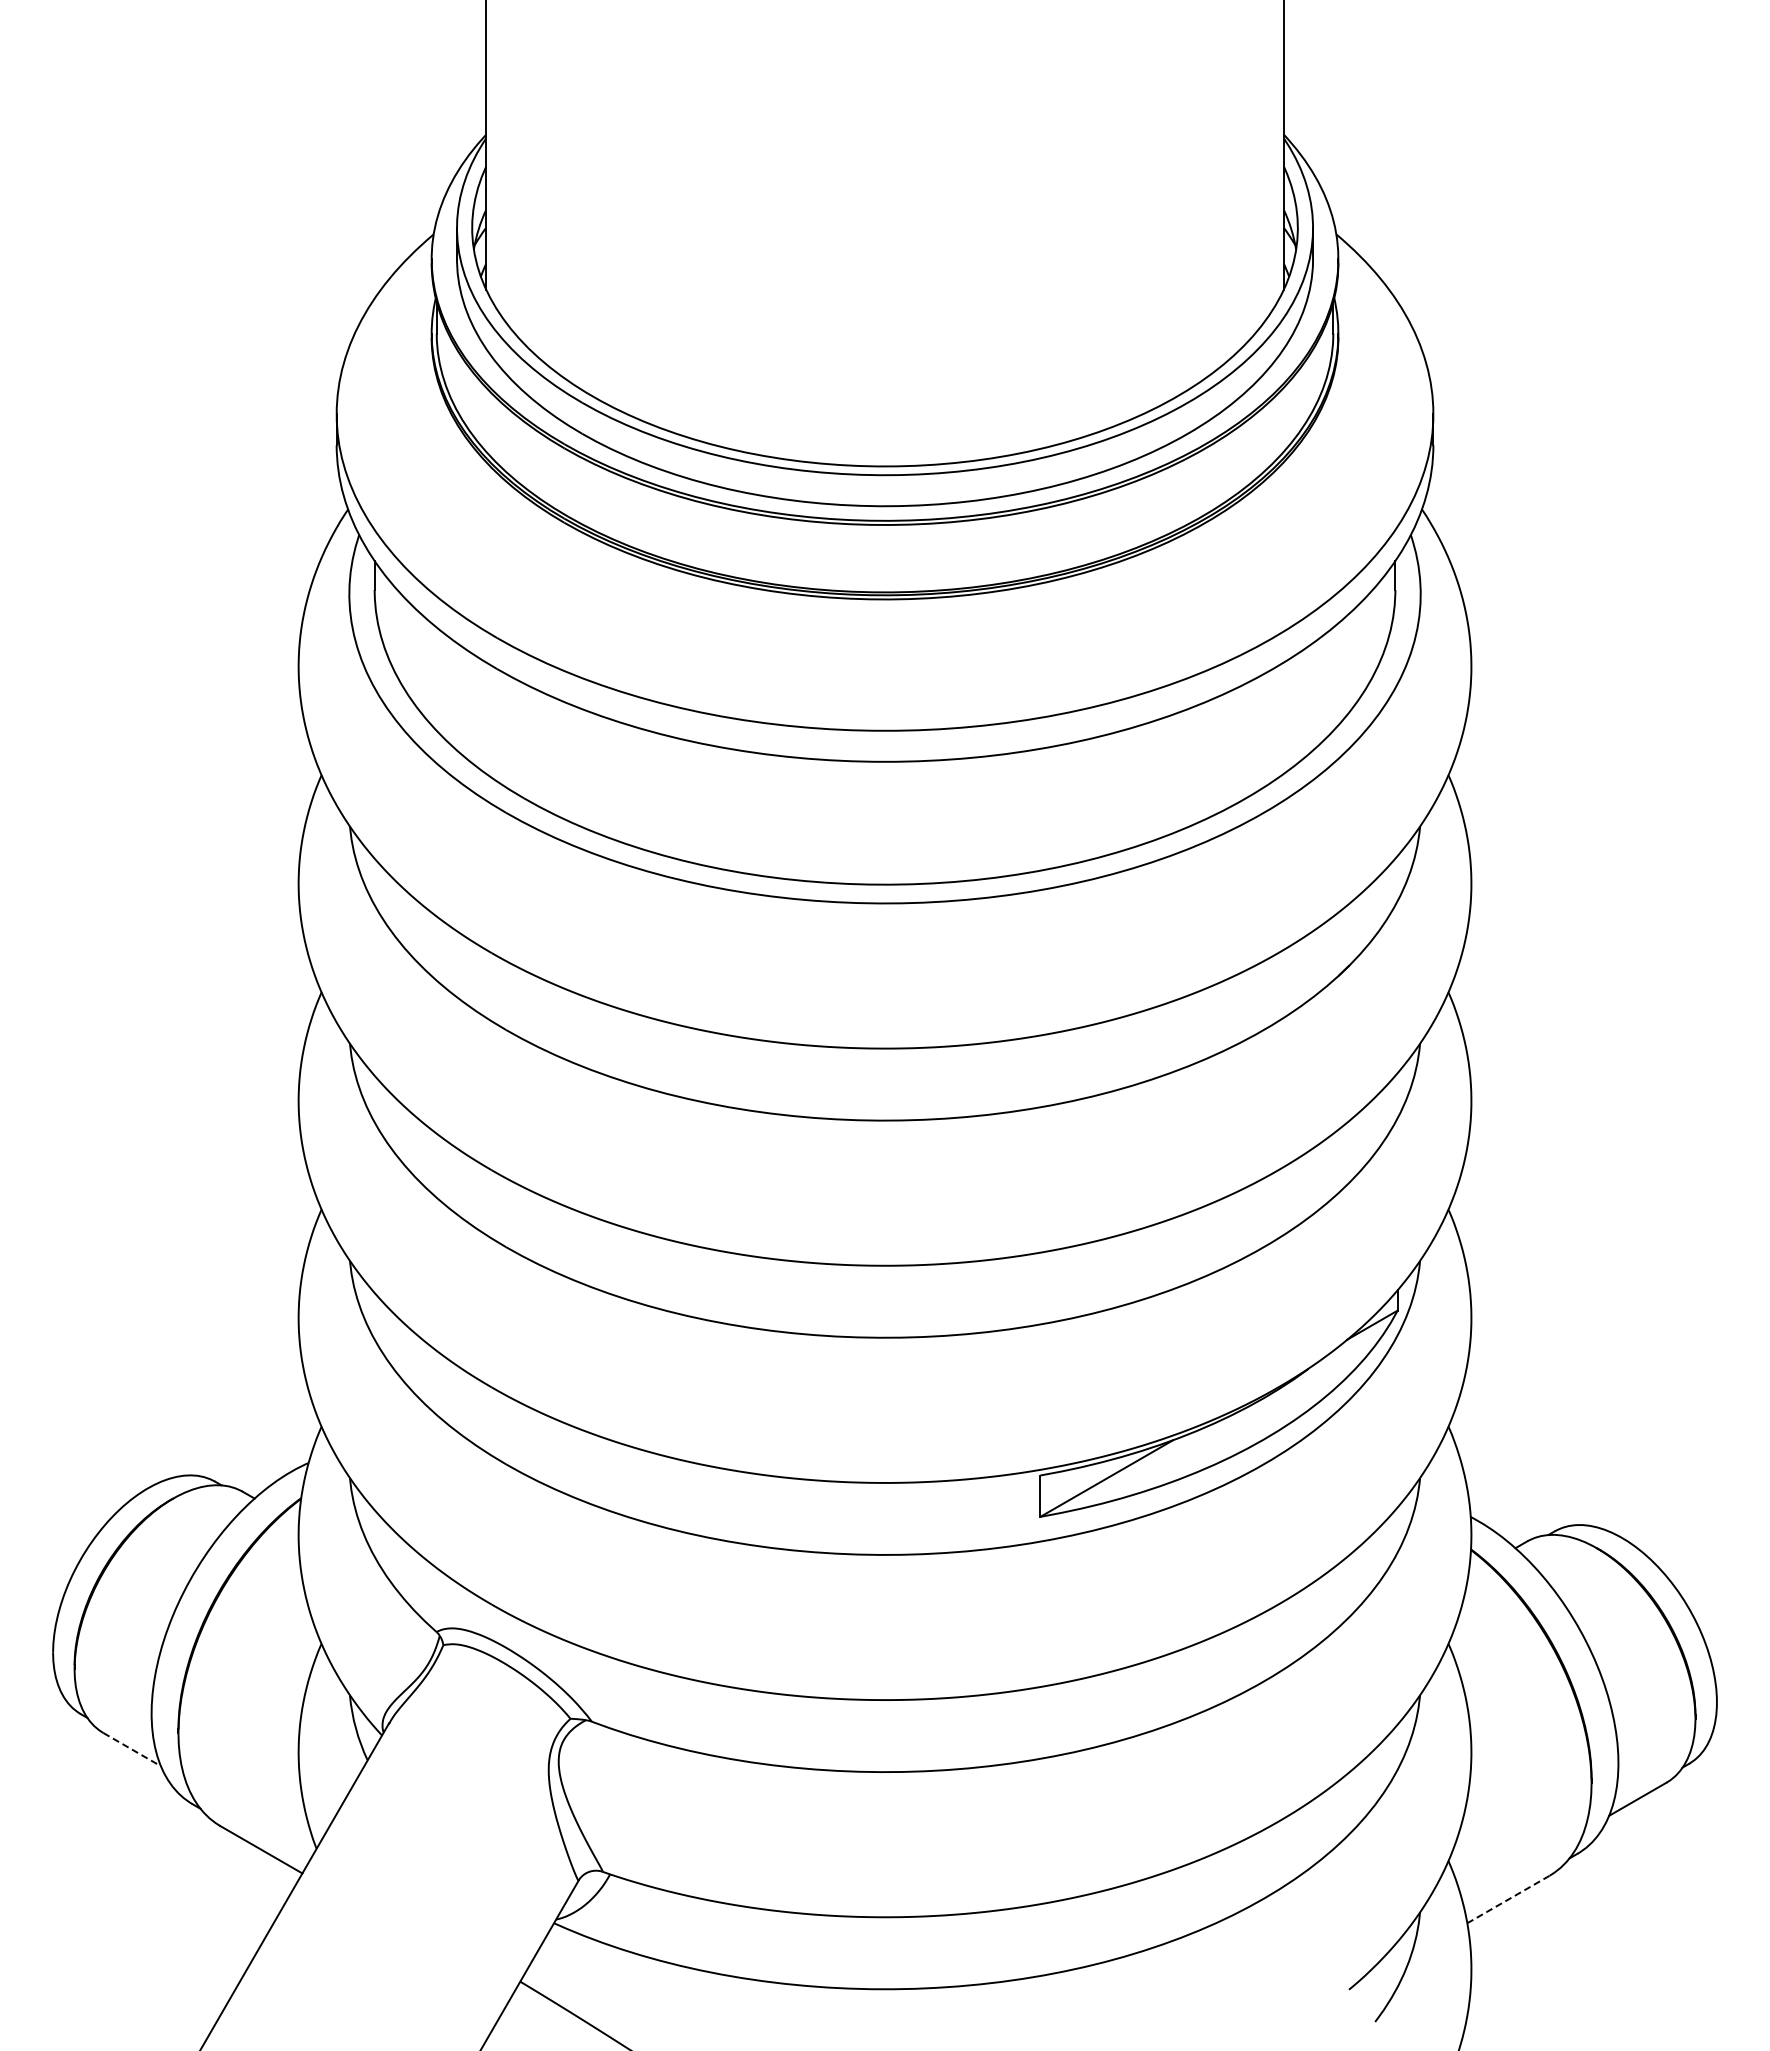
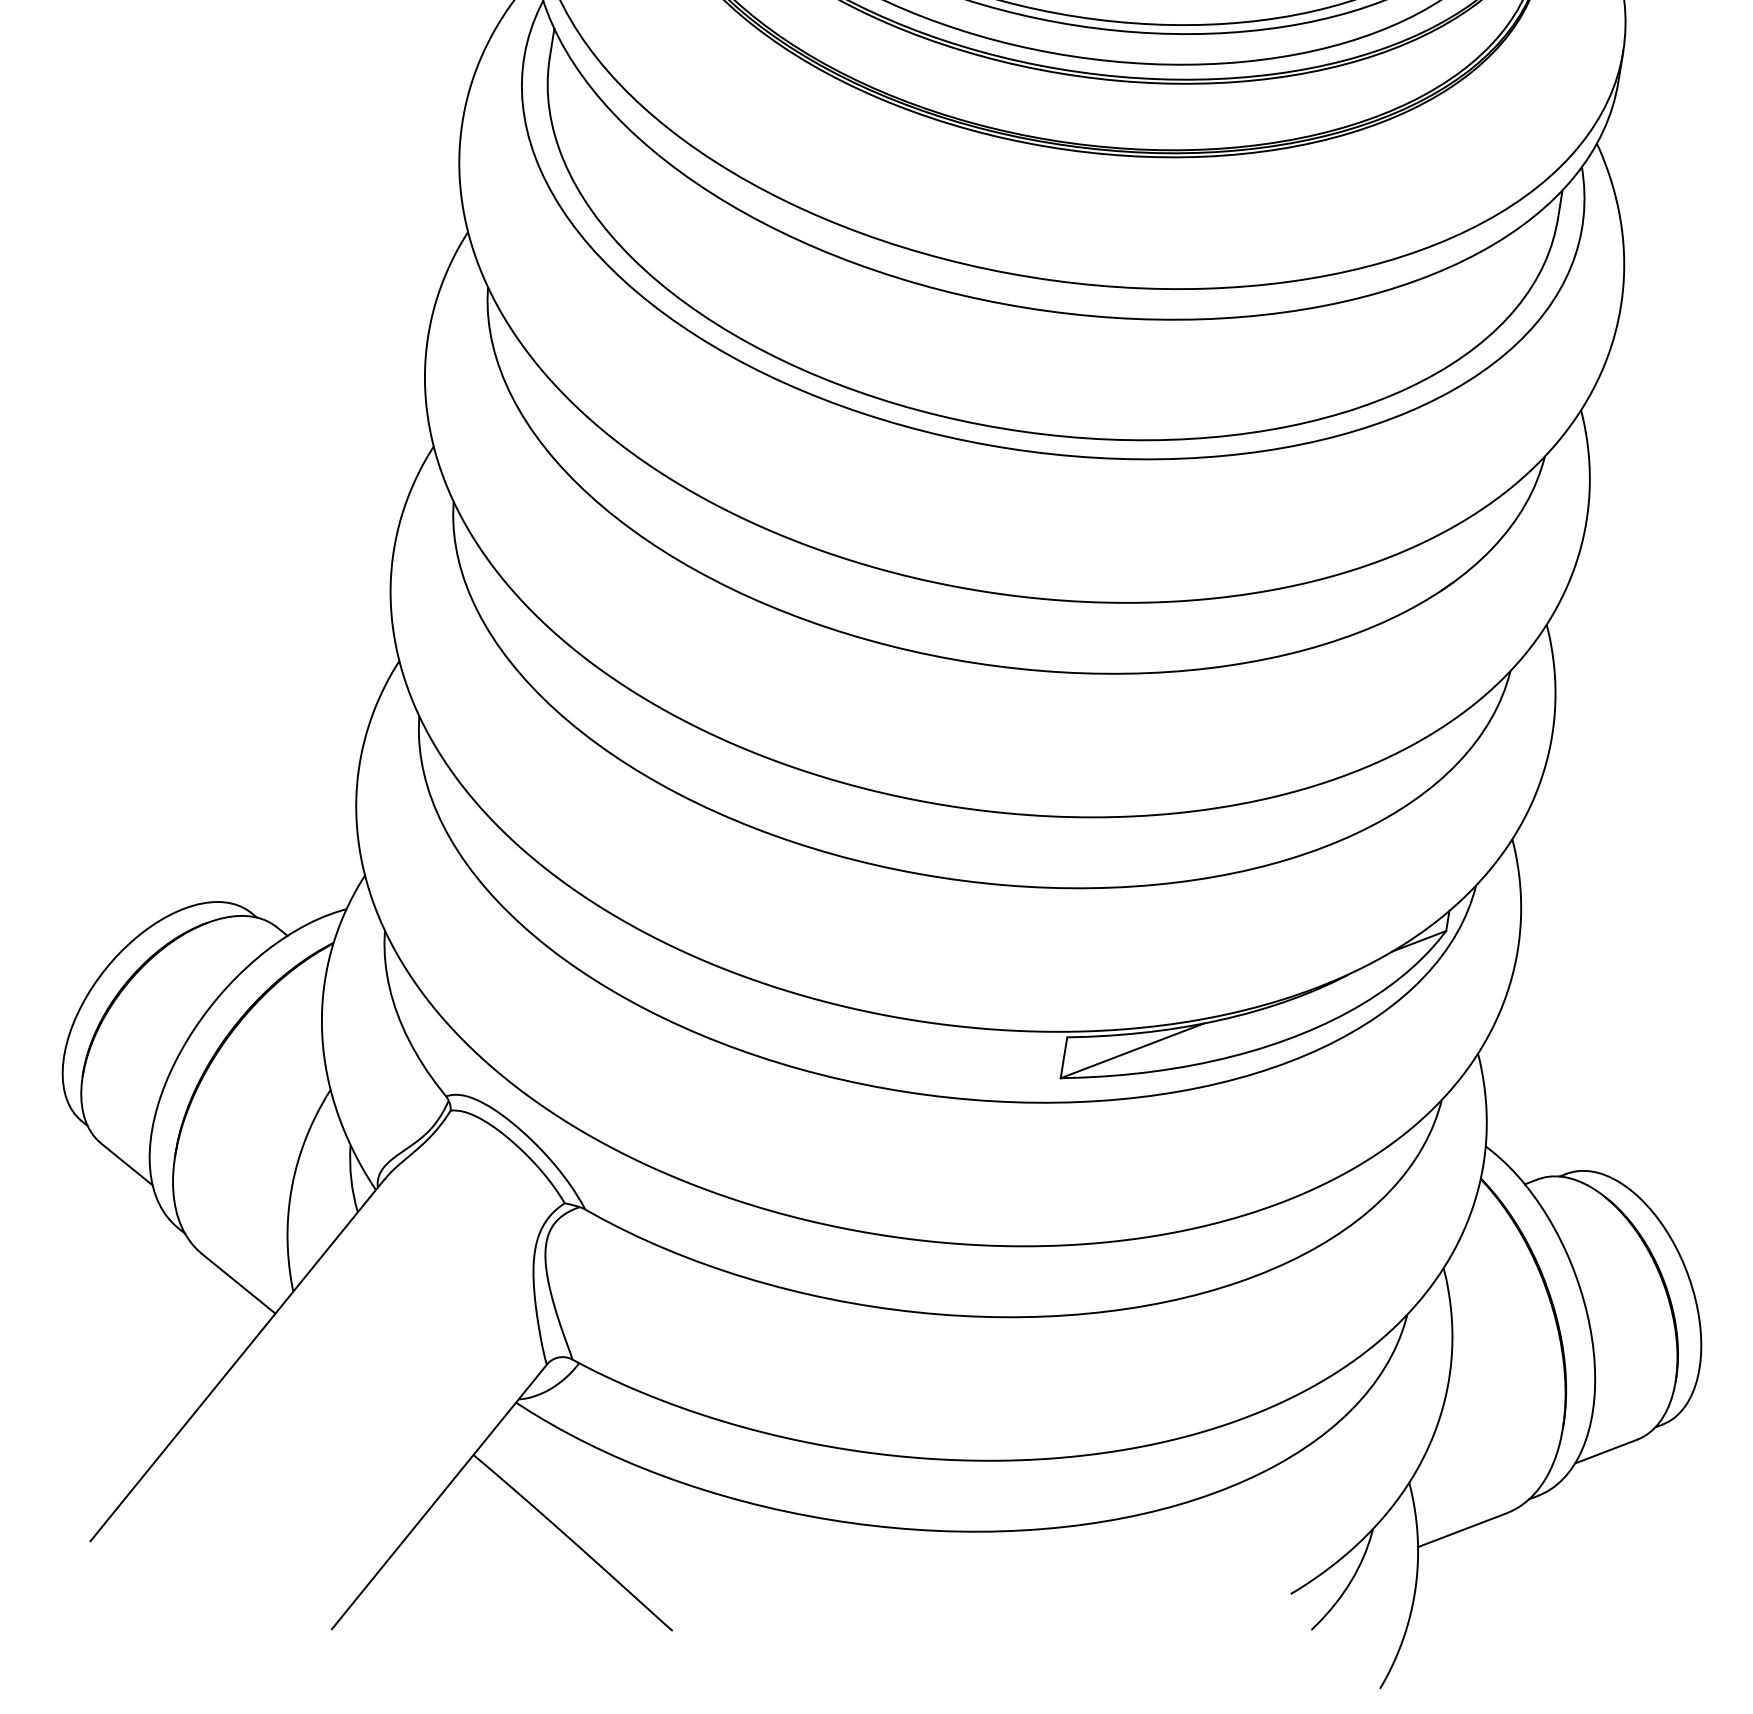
line: (132, 1749) -> (127, 1164), dashed -> solid
line: (1508, 1899) -> (1462, 1530), dashed -> solid

